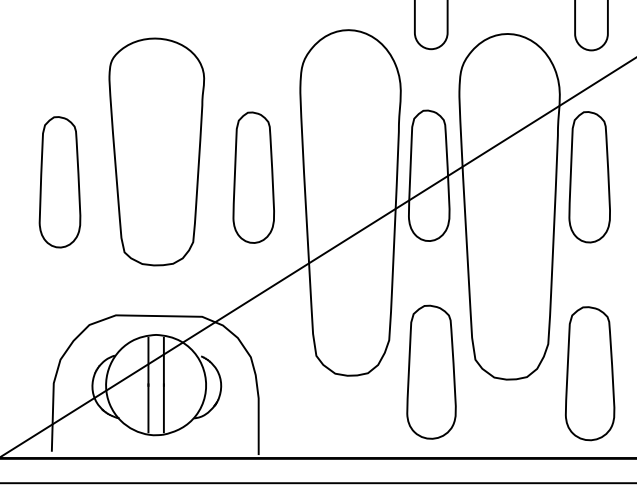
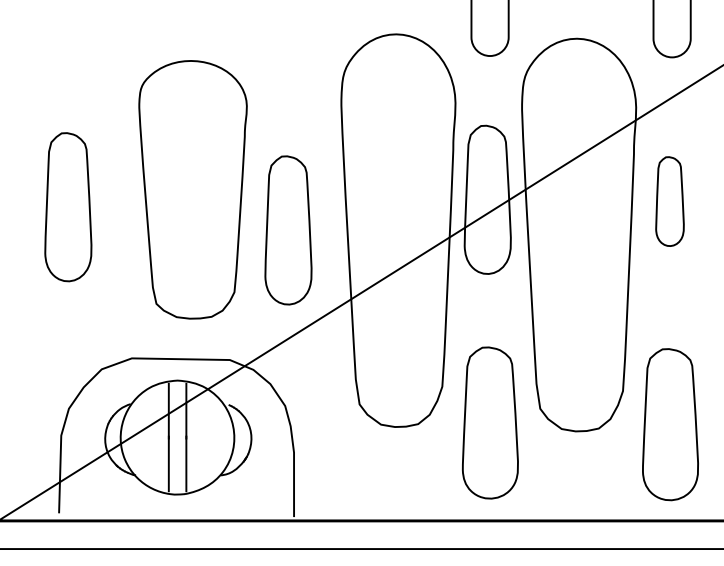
part: (156, 151) -> (192, 189), moved
part: (253, 177) -> (288, 230), moved
part: (589, 177) -> (669, 201), size x0.6

